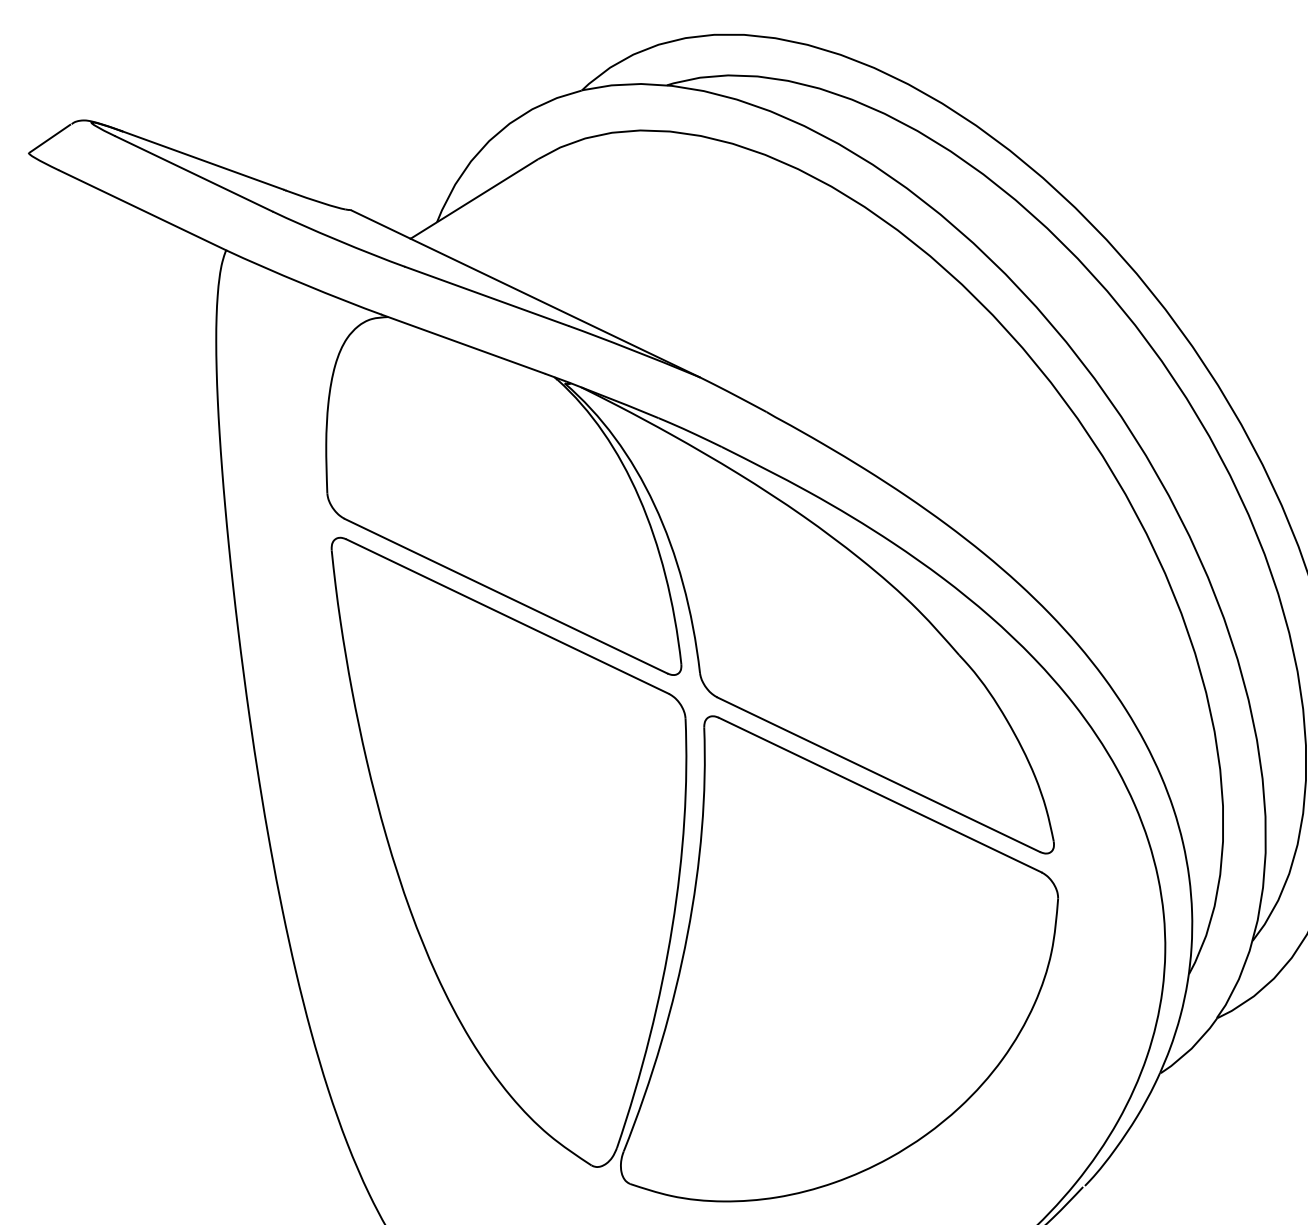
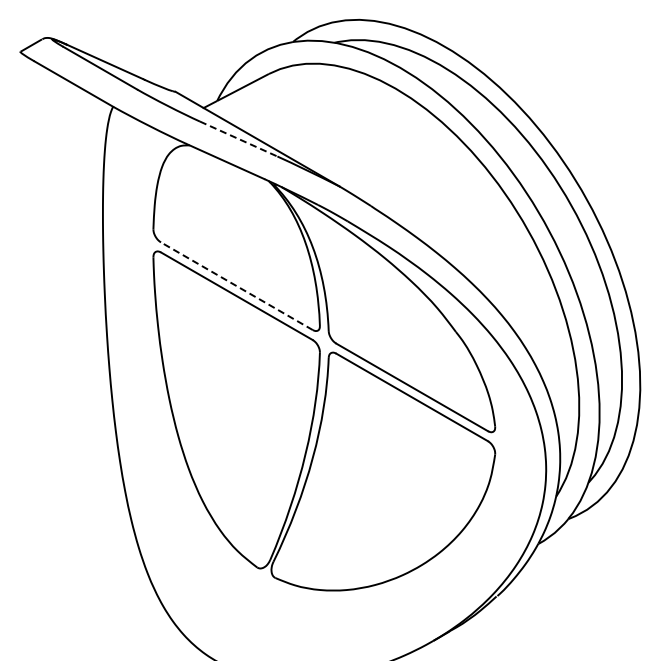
line: (488, 297) -> (239, 139), solid -> dashed
line: (505, 596) -> (236, 286), solid -> dashed

